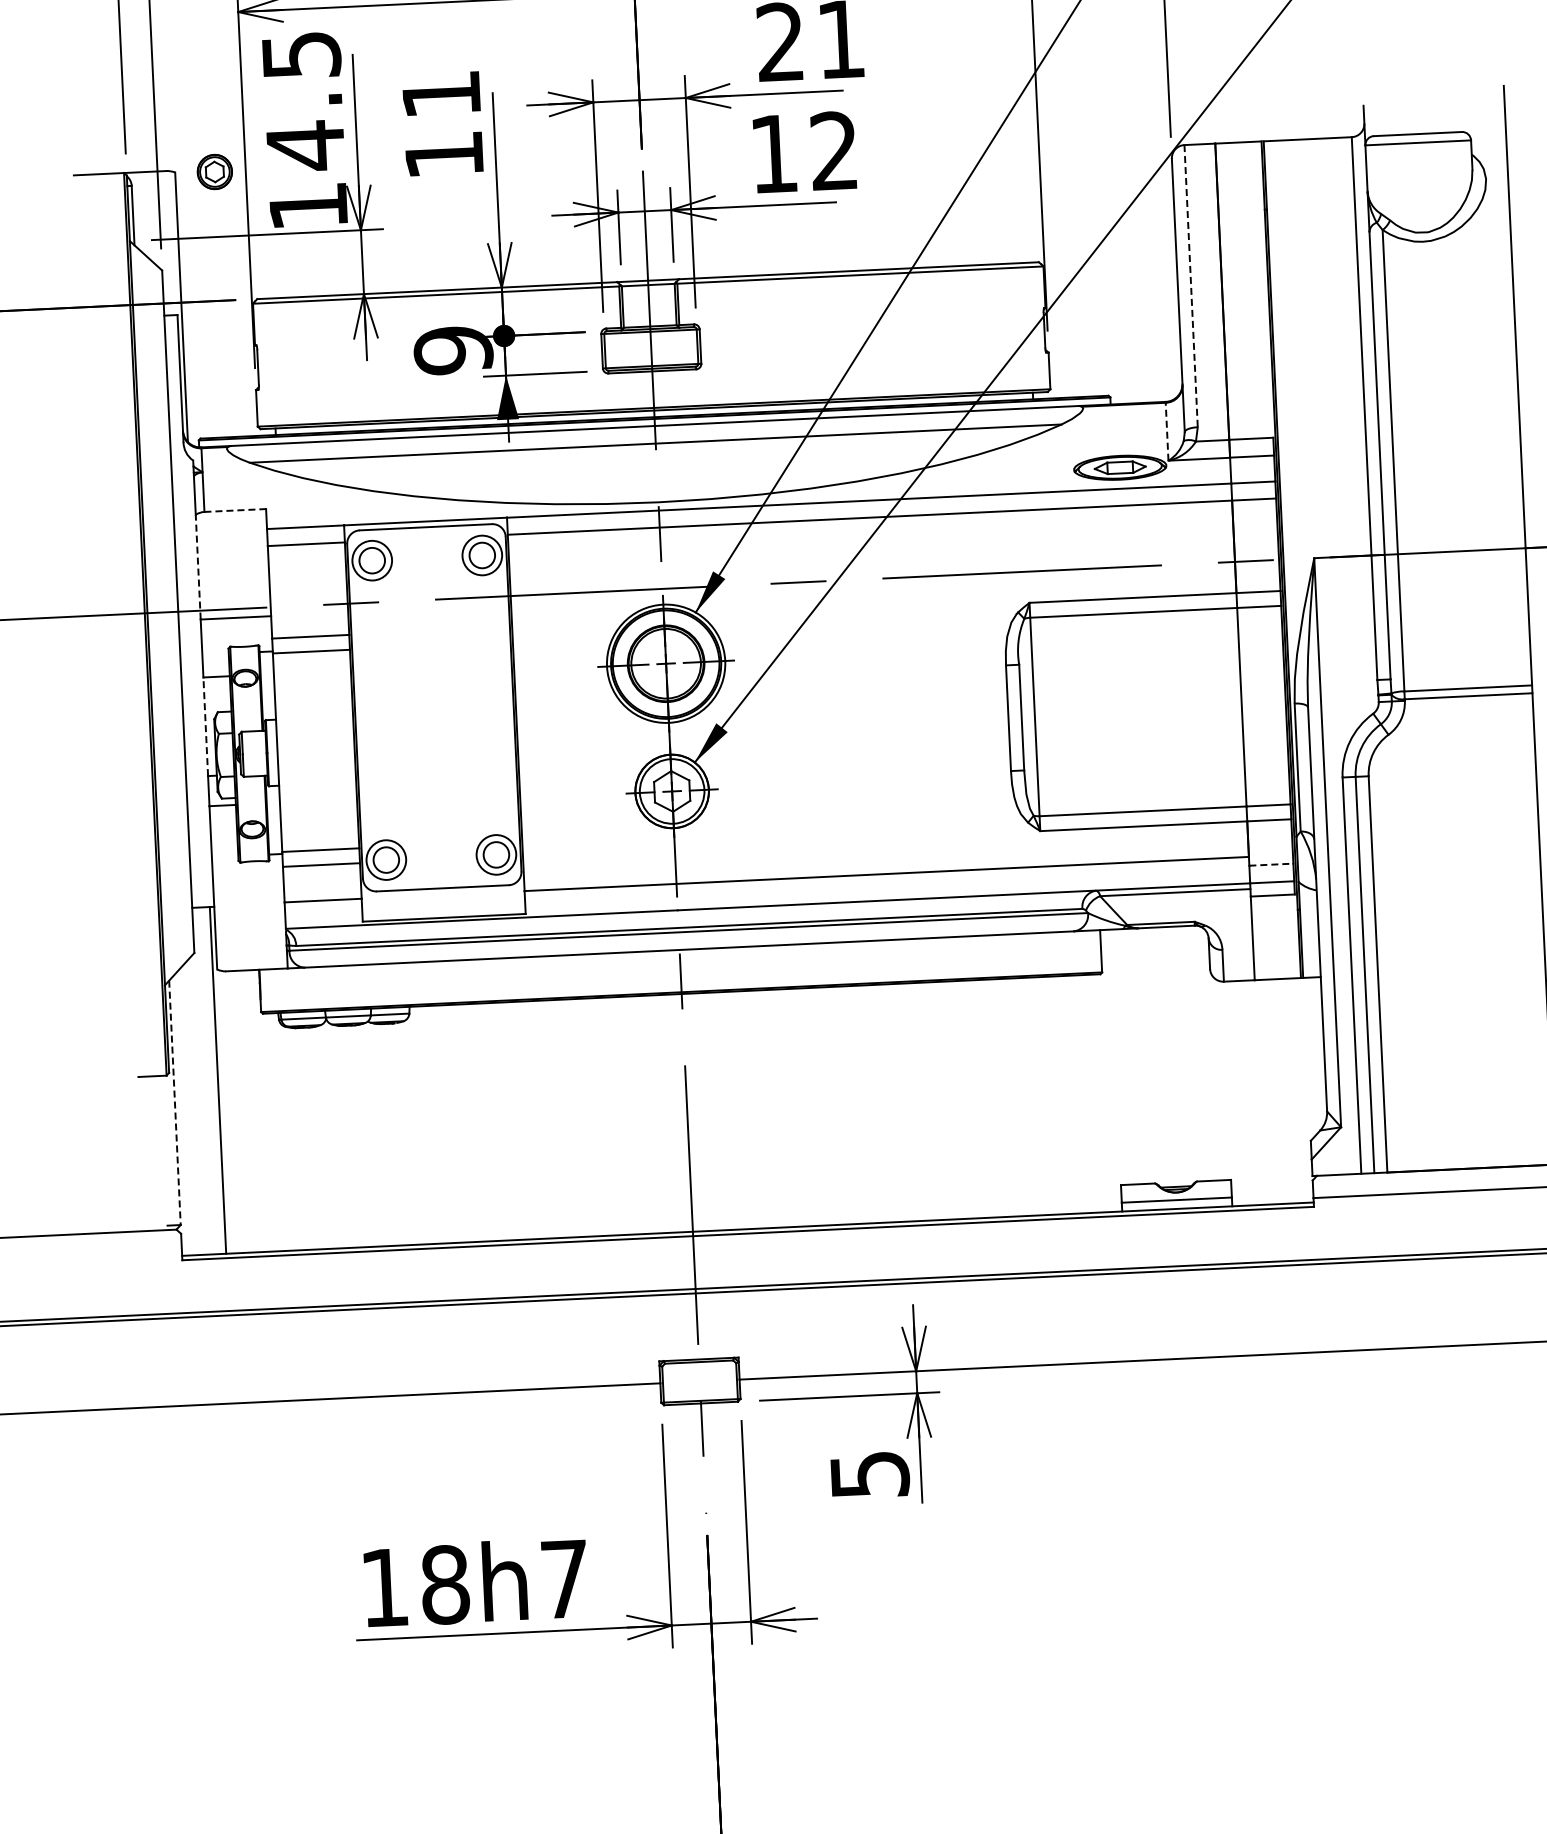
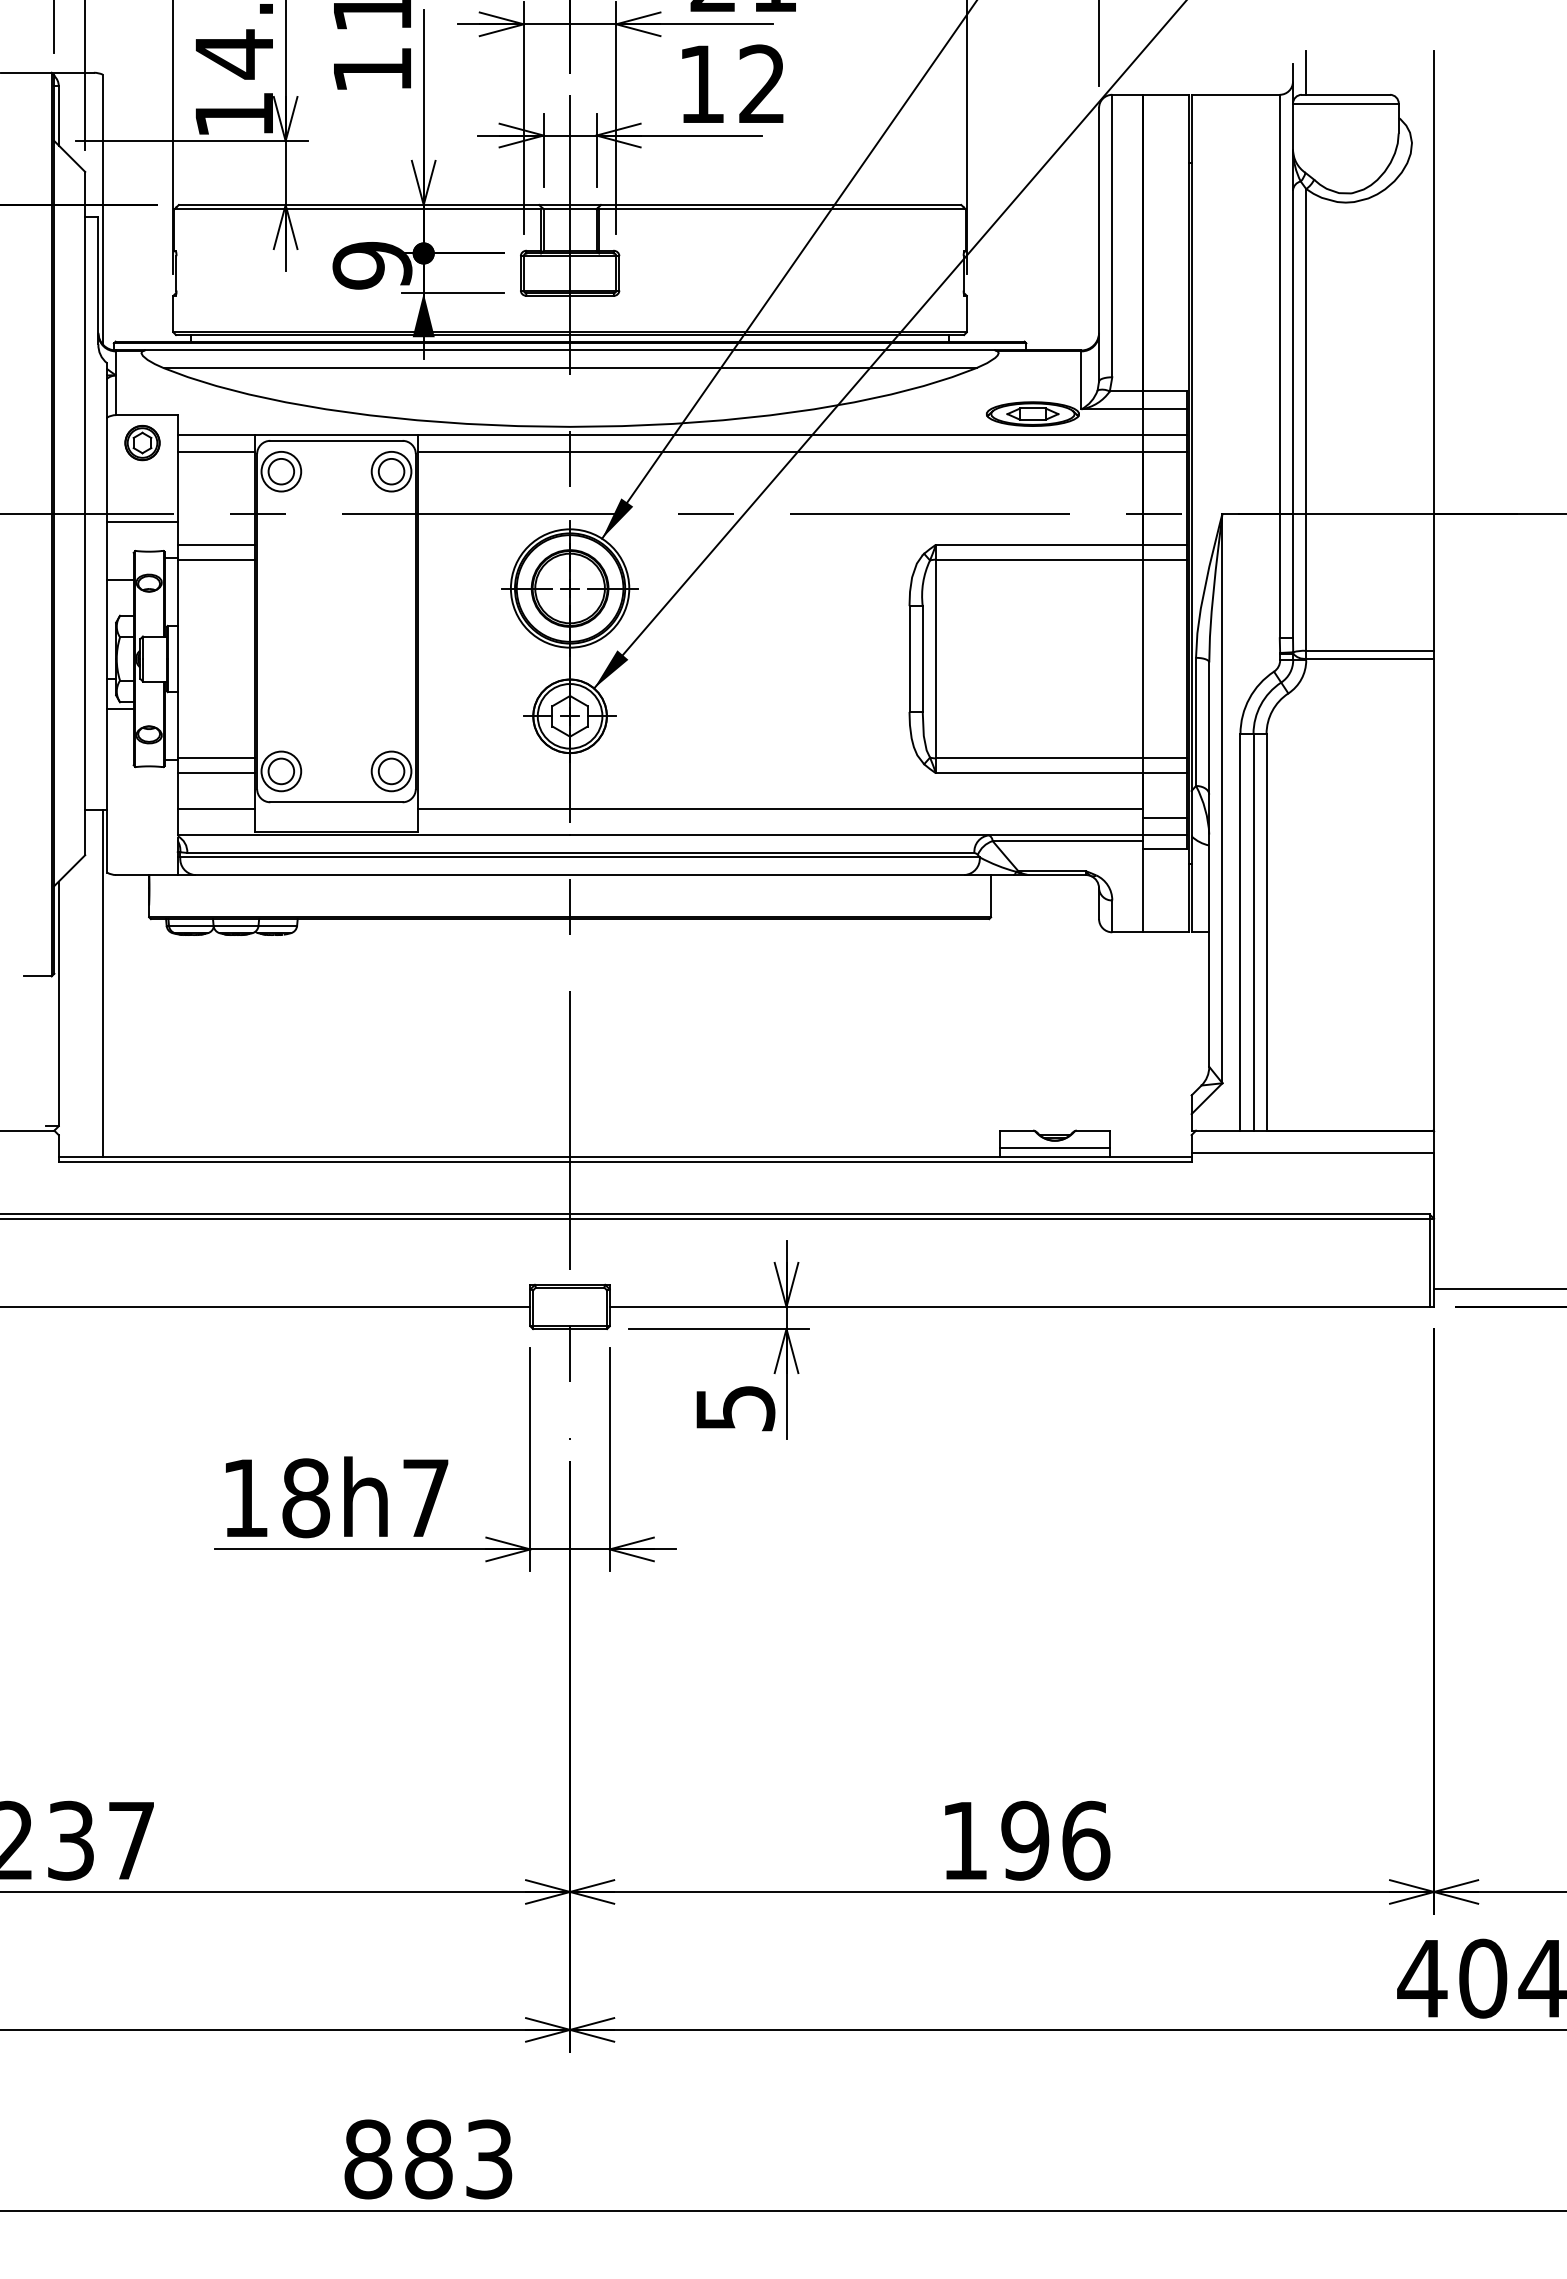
line: (1377, 113) -> (1306, 72), added
part: (214, 172) -> (142, 443), moved
line: (1191, 286) -> (1112, 236), dashed -> solid
line: (1167, 431) -> (1081, 380), dashed -> solid
line: (234, 510) -> (146, 415), dashed -> solid
line: (198, 566) -> (107, 469), dashed -> solid
line: (205, 726) -> (107, 629), dashed -> solid
line: (1271, 864) -> (1165, 817), dashed -> solid
line: (174, 1103) -> (58, 1004), dashed -> solid

